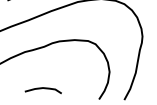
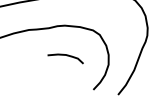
curve: (41, 89) -> (64, 56), moved

